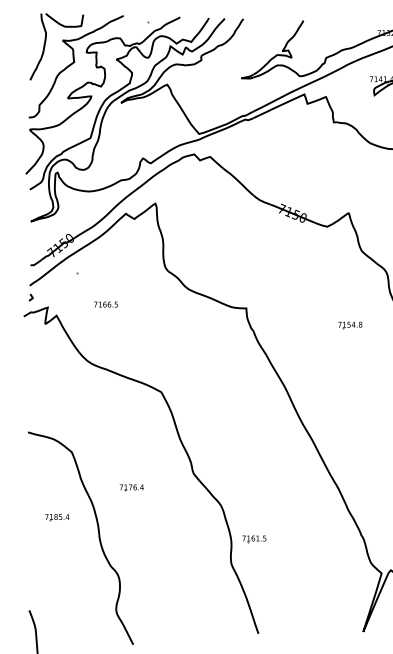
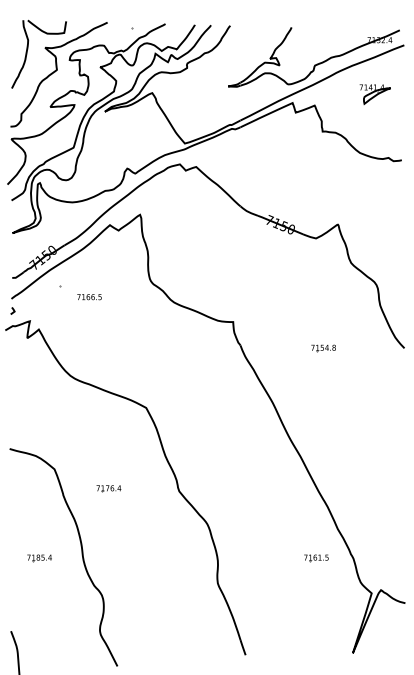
text: (105, 304) -> (89, 297), moved
part: (350, 325) -> (323, 348), moved
part: (131, 487) -> (108, 488), moved
part: (57, 517) -> (39, 558), moved
part: (254, 539) -> (316, 558), moved

